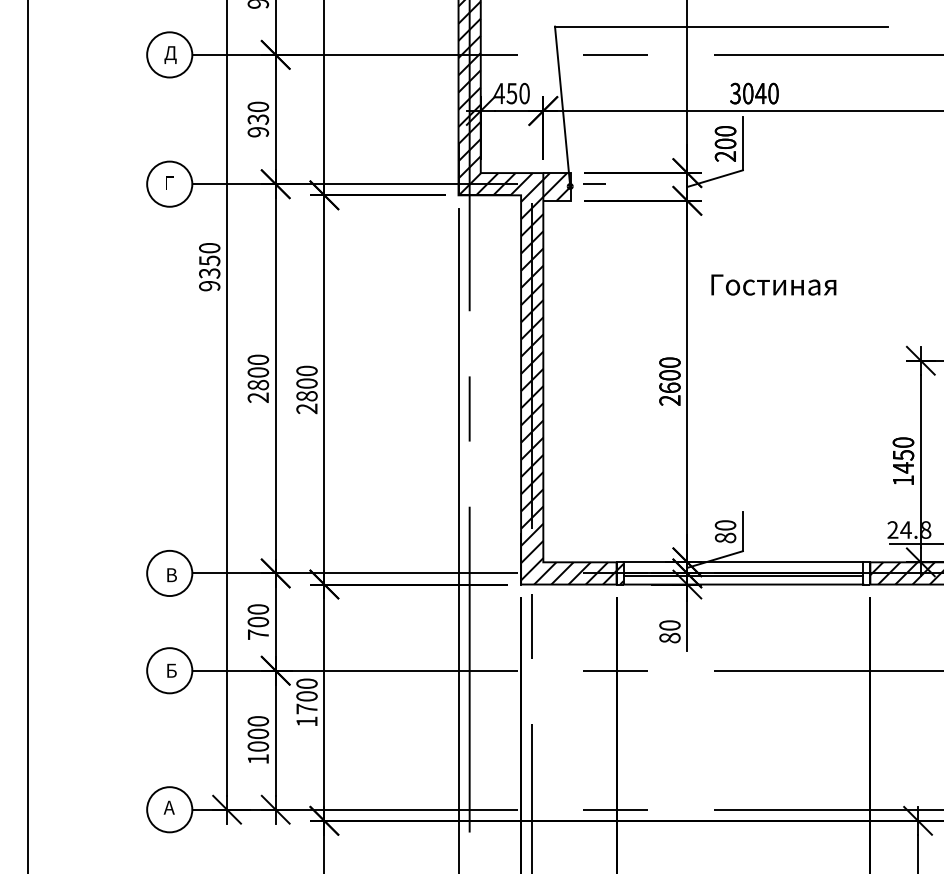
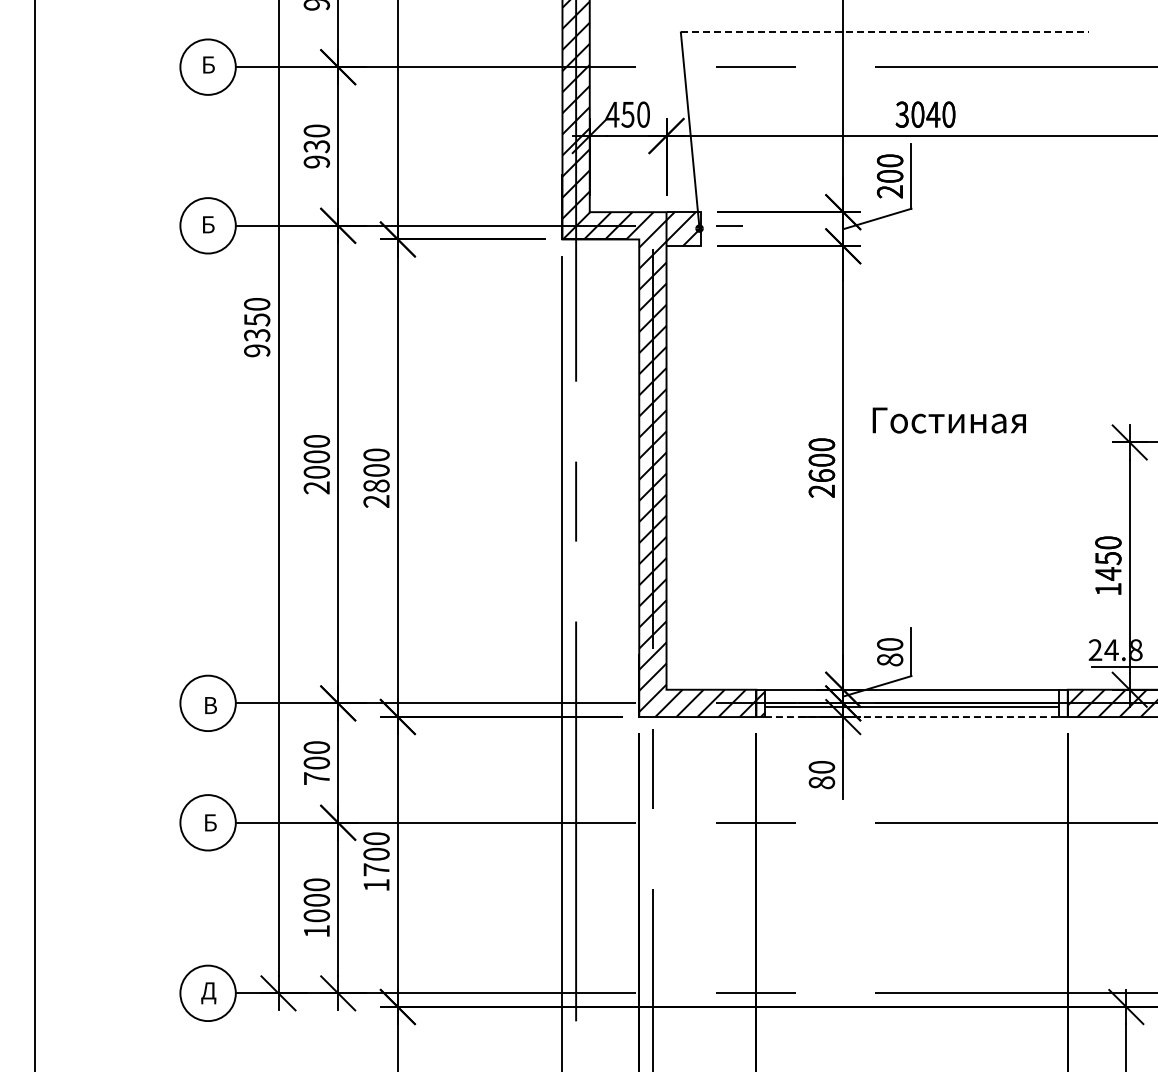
line: (721, 26) -> (885, 32), solid -> dashed
text: (170, 55) -> (208, 67), Д -> Б
text: (170, 183) -> (208, 224), Г -> Б
text: (773, 285) -> (948, 420), moved
text: (258, 385) -> (316, 472), 2800 -> 2000
line: (743, 584) -> (912, 717), solid -> dashed
text: (170, 809) -> (208, 993), А -> Д

